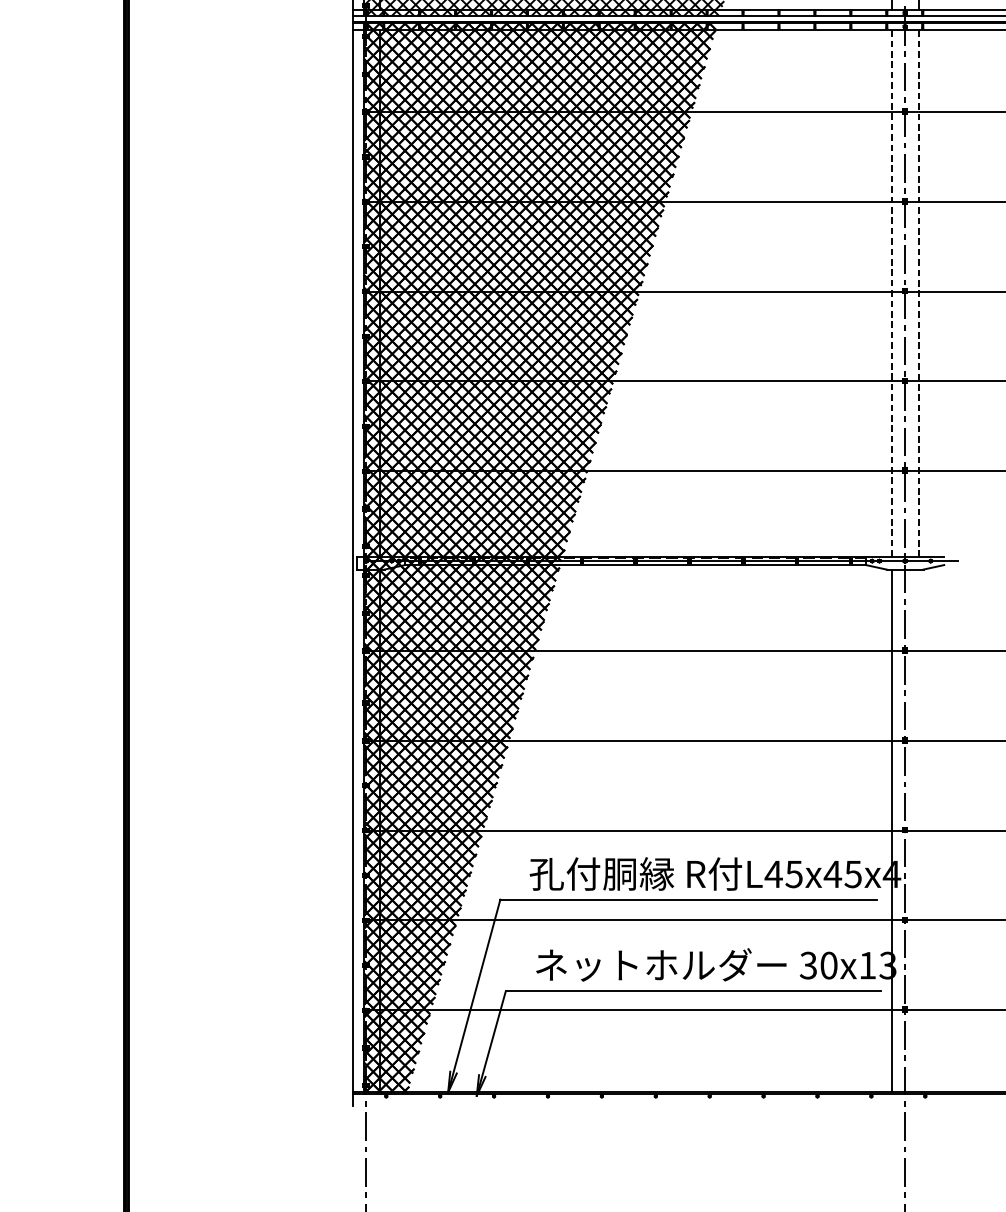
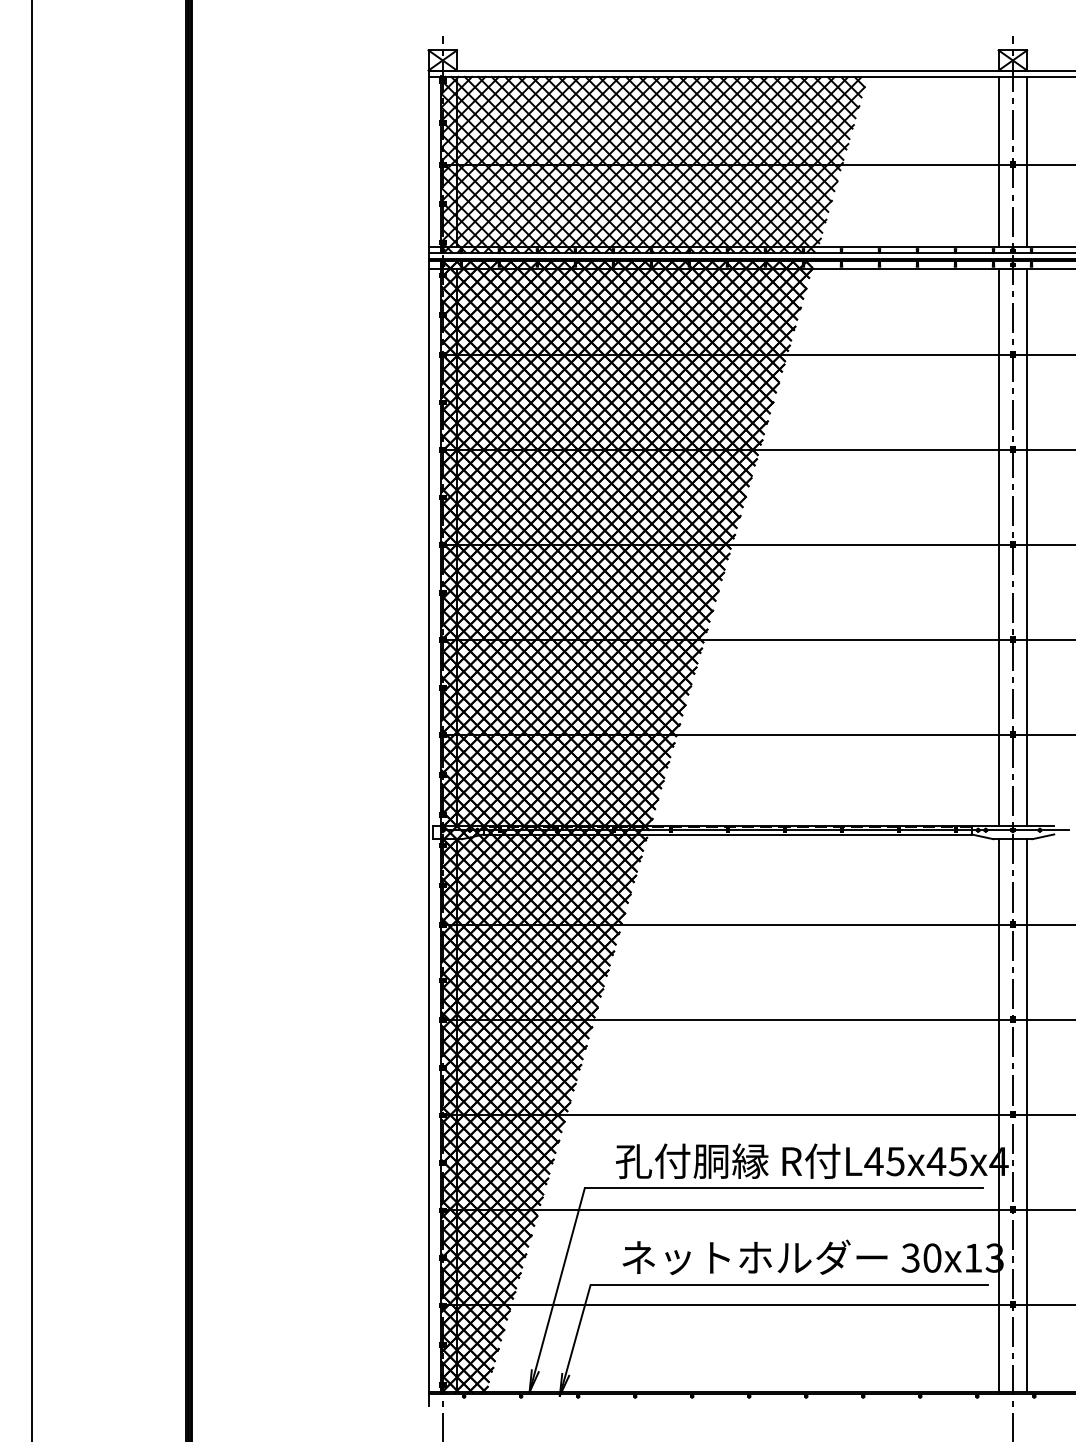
line: (891, 293) -> (998, 547), dashed -> solid
line: (918, 293) -> (1027, 547), dashed -> solid
line: (918, 830) -> (1027, 1115), added

